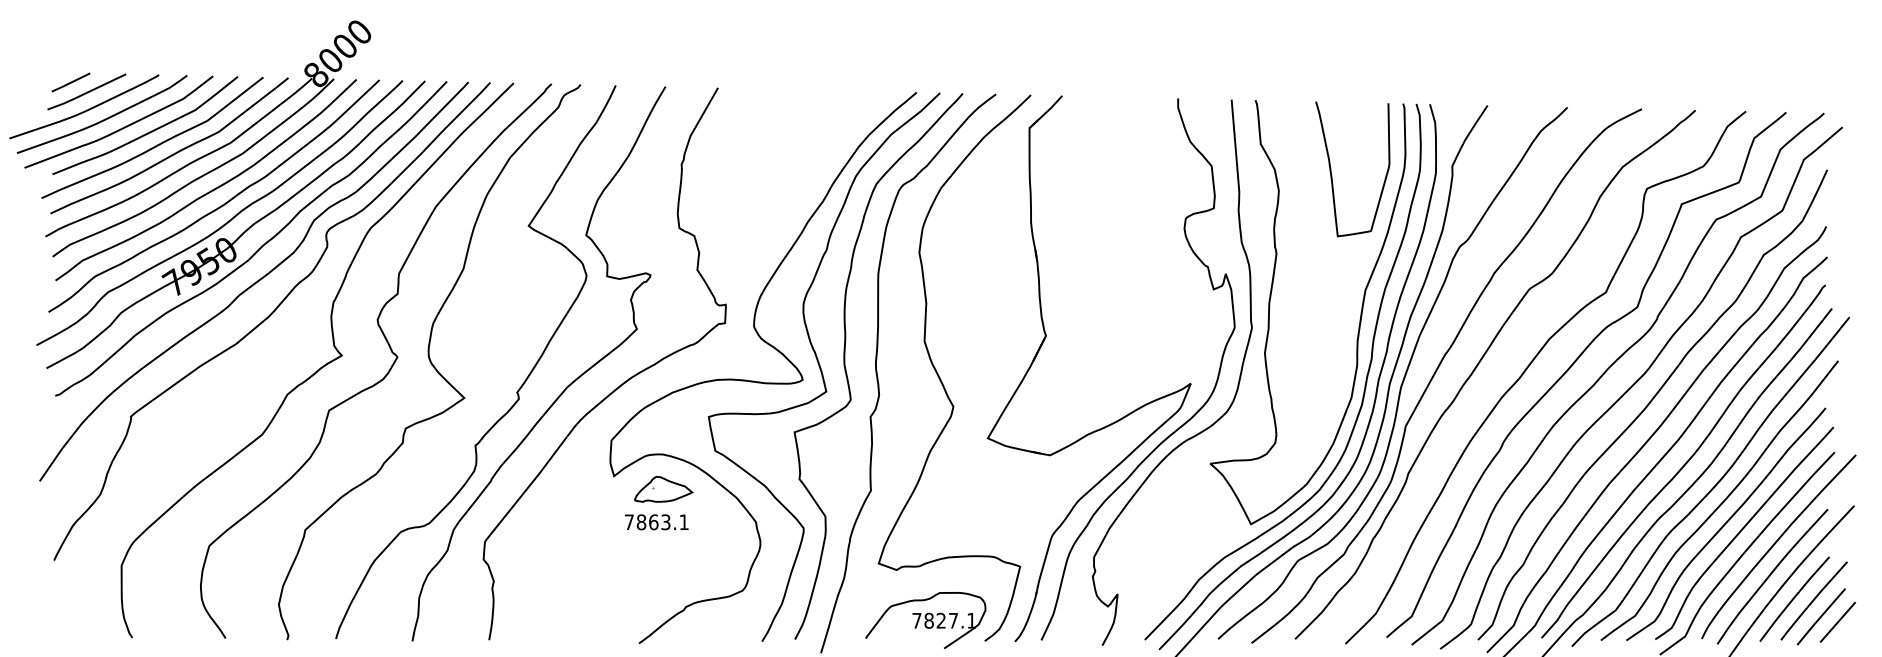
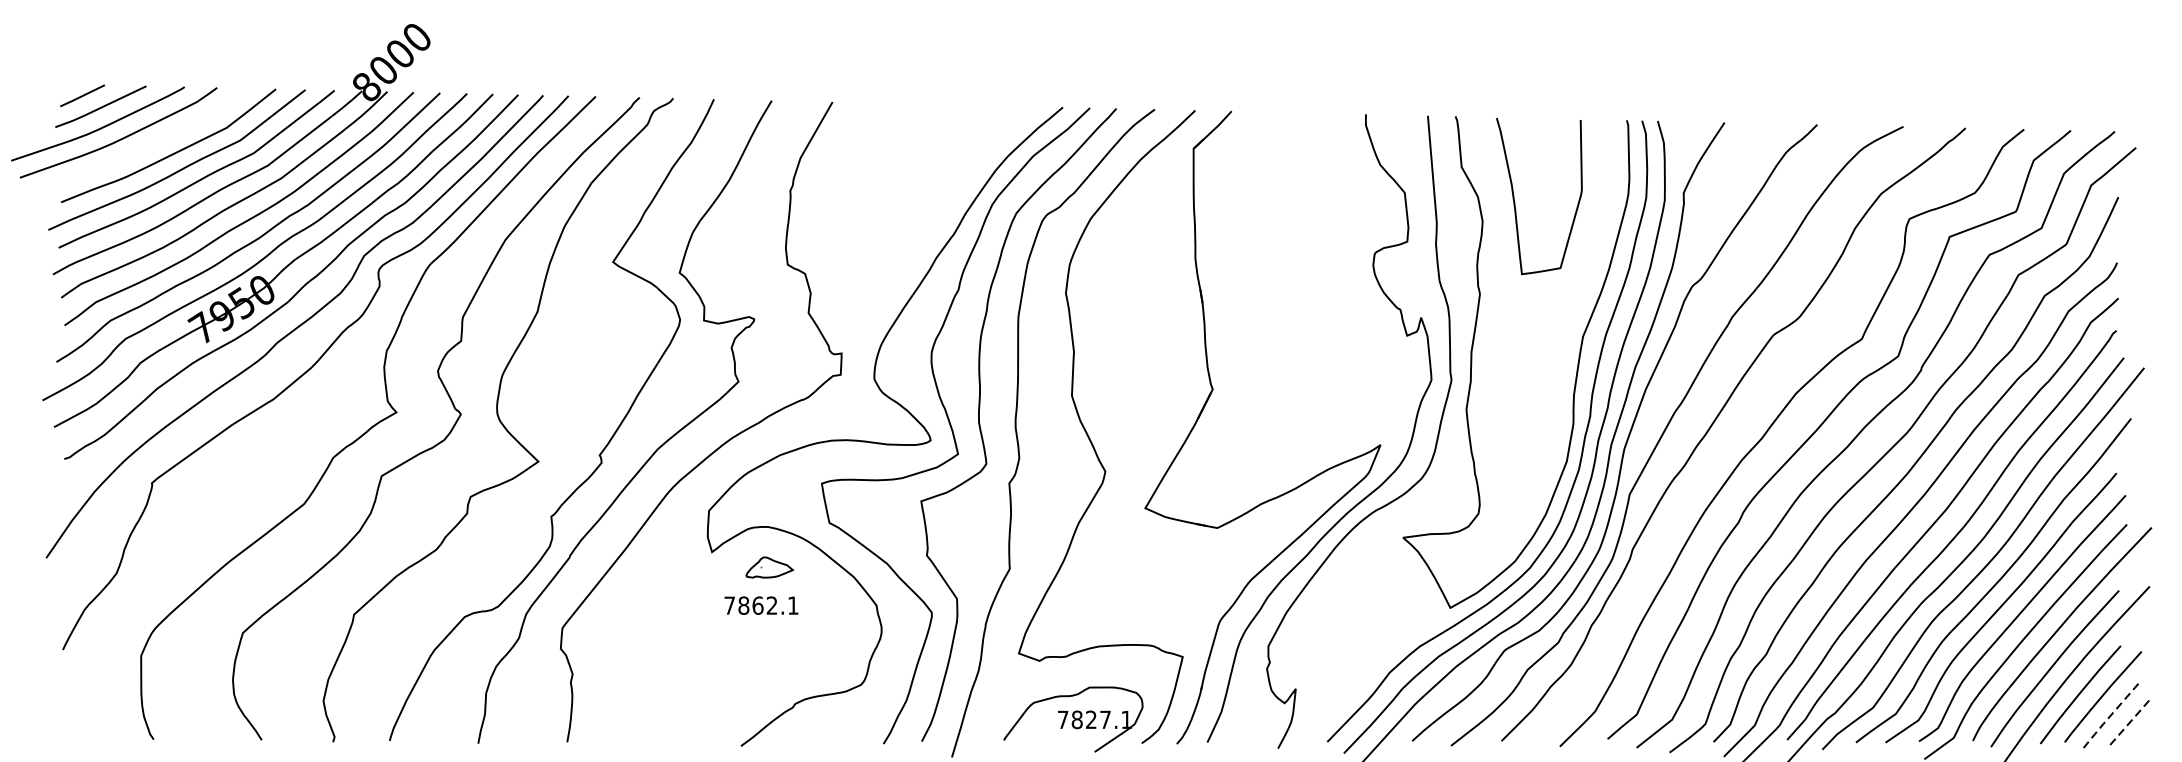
curve: (122, 127) -> (142, 148), removed
curve: (1332, 175) -> (1515, 203), moved
part: (663, 489) -> (769, 567), size x0.7
text: (665, 522) -> (771, 605), 7863.1 -> 7862.1
line: (1820, 617) -> (2110, 716), solid -> dashed
line: (1837, 622) -> (2130, 721), solid -> dashed

